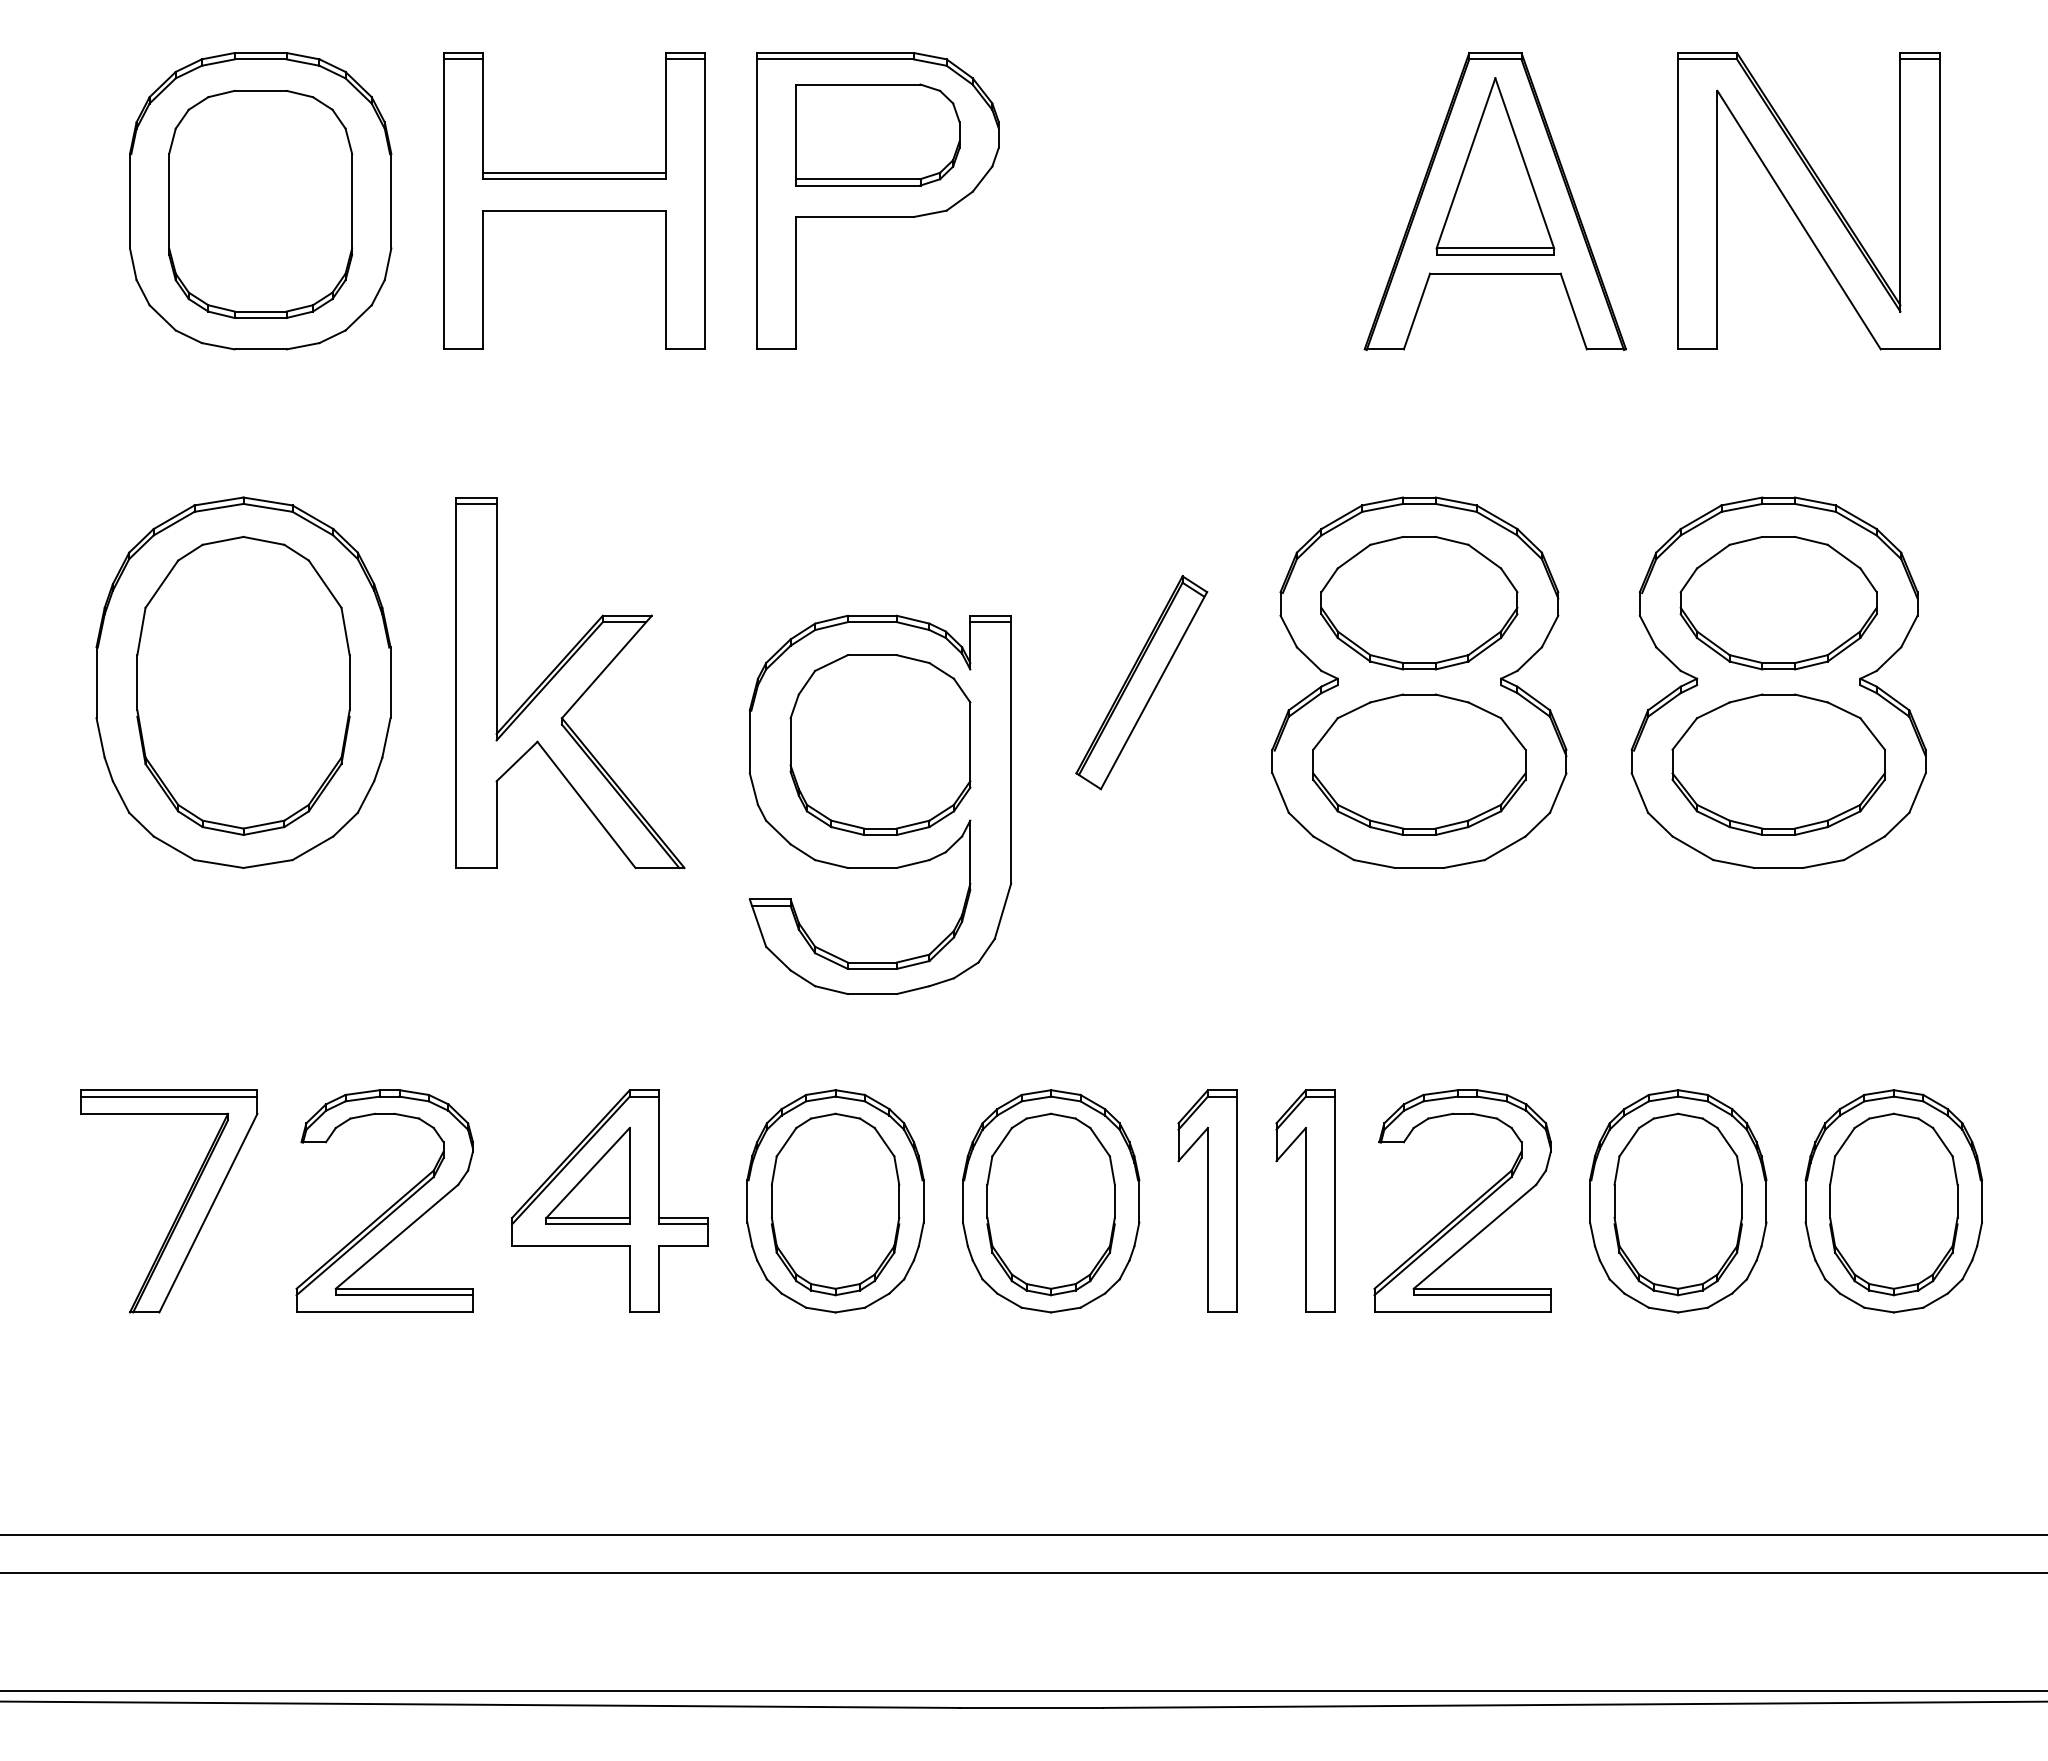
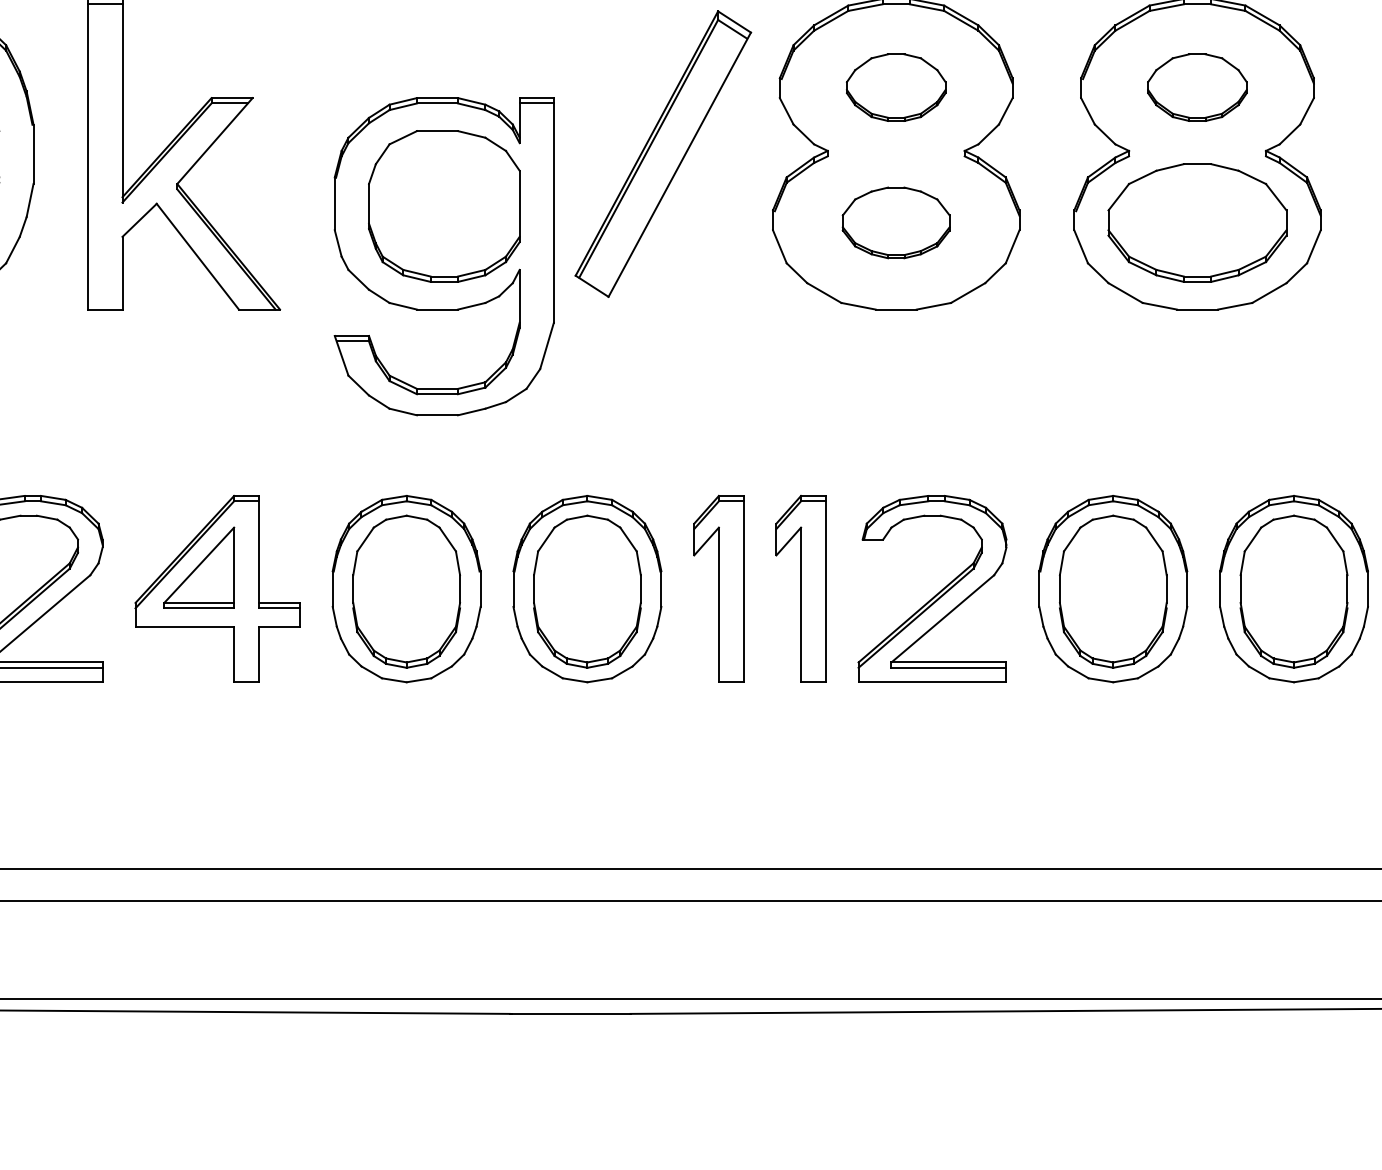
part: (1419, 603) -> (896, 87), size x0.6
part: (1778, 603) -> (1197, 87), size x0.6
part: (1141, 682) -> (663, 154), size x1.6
part: (1419, 764) -> (896, 222), size x0.6

